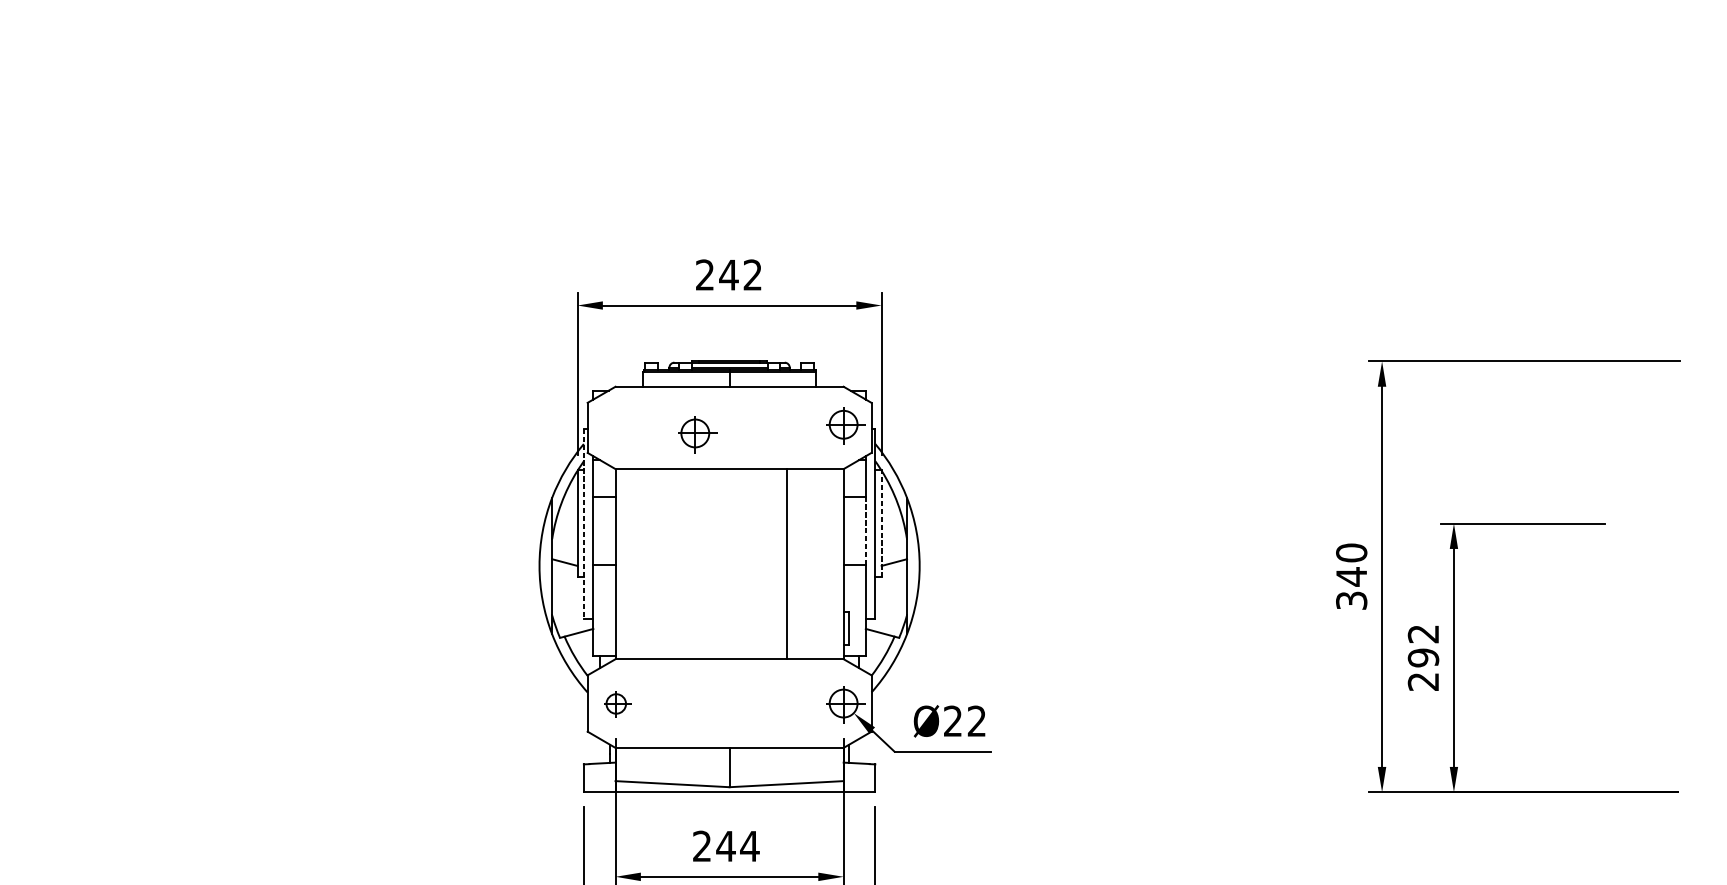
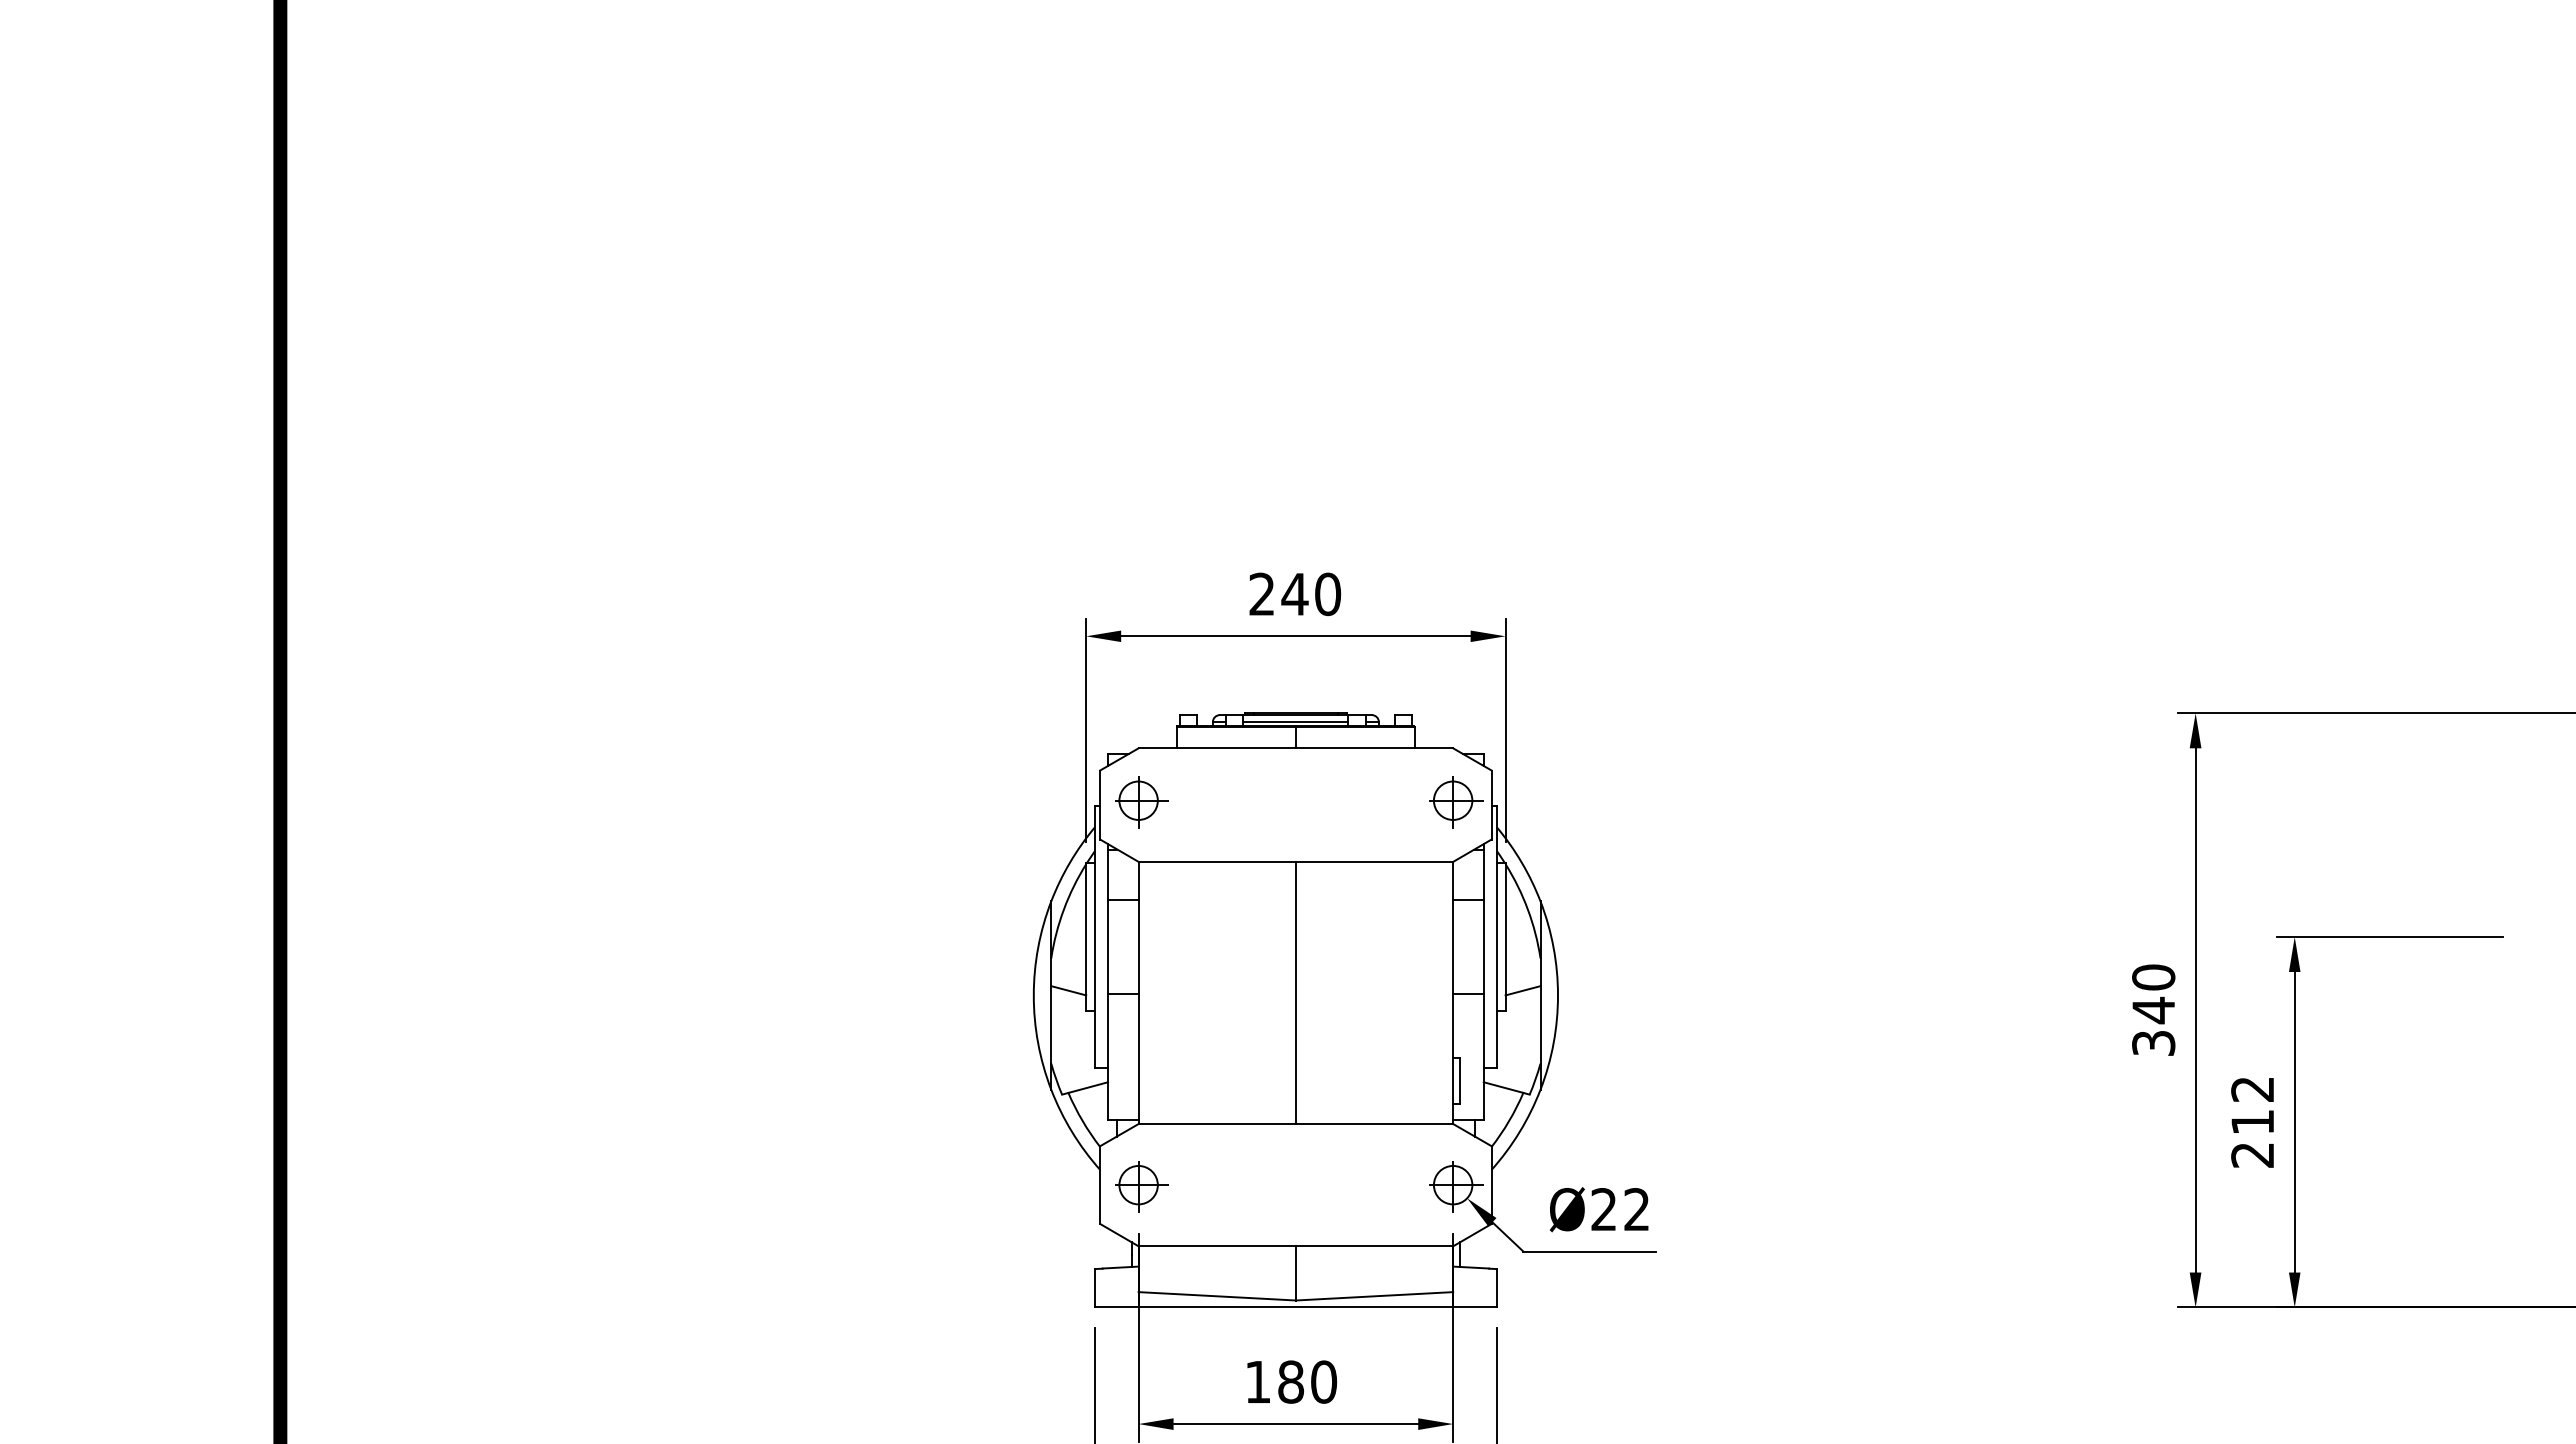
text: (753, 275) -> (1328, 594), 242 -> 240
part: (697, 434) -> (1141, 802), moved
line: (583, 523) -> (1094, 937), dashed -> solid
line: (881, 523) -> (1505, 936), dashed -> solid
line: (865, 531) -> (1483, 947), dashed -> solid
line: (786, 563) -> (1295, 992), moved
text: (1423, 658) -> (2252, 1122), 292 -> 212
part: (617, 704) -> (1141, 1186), size x1.43
text: (726, 845) -> (1291, 1381), 244 -> 180

